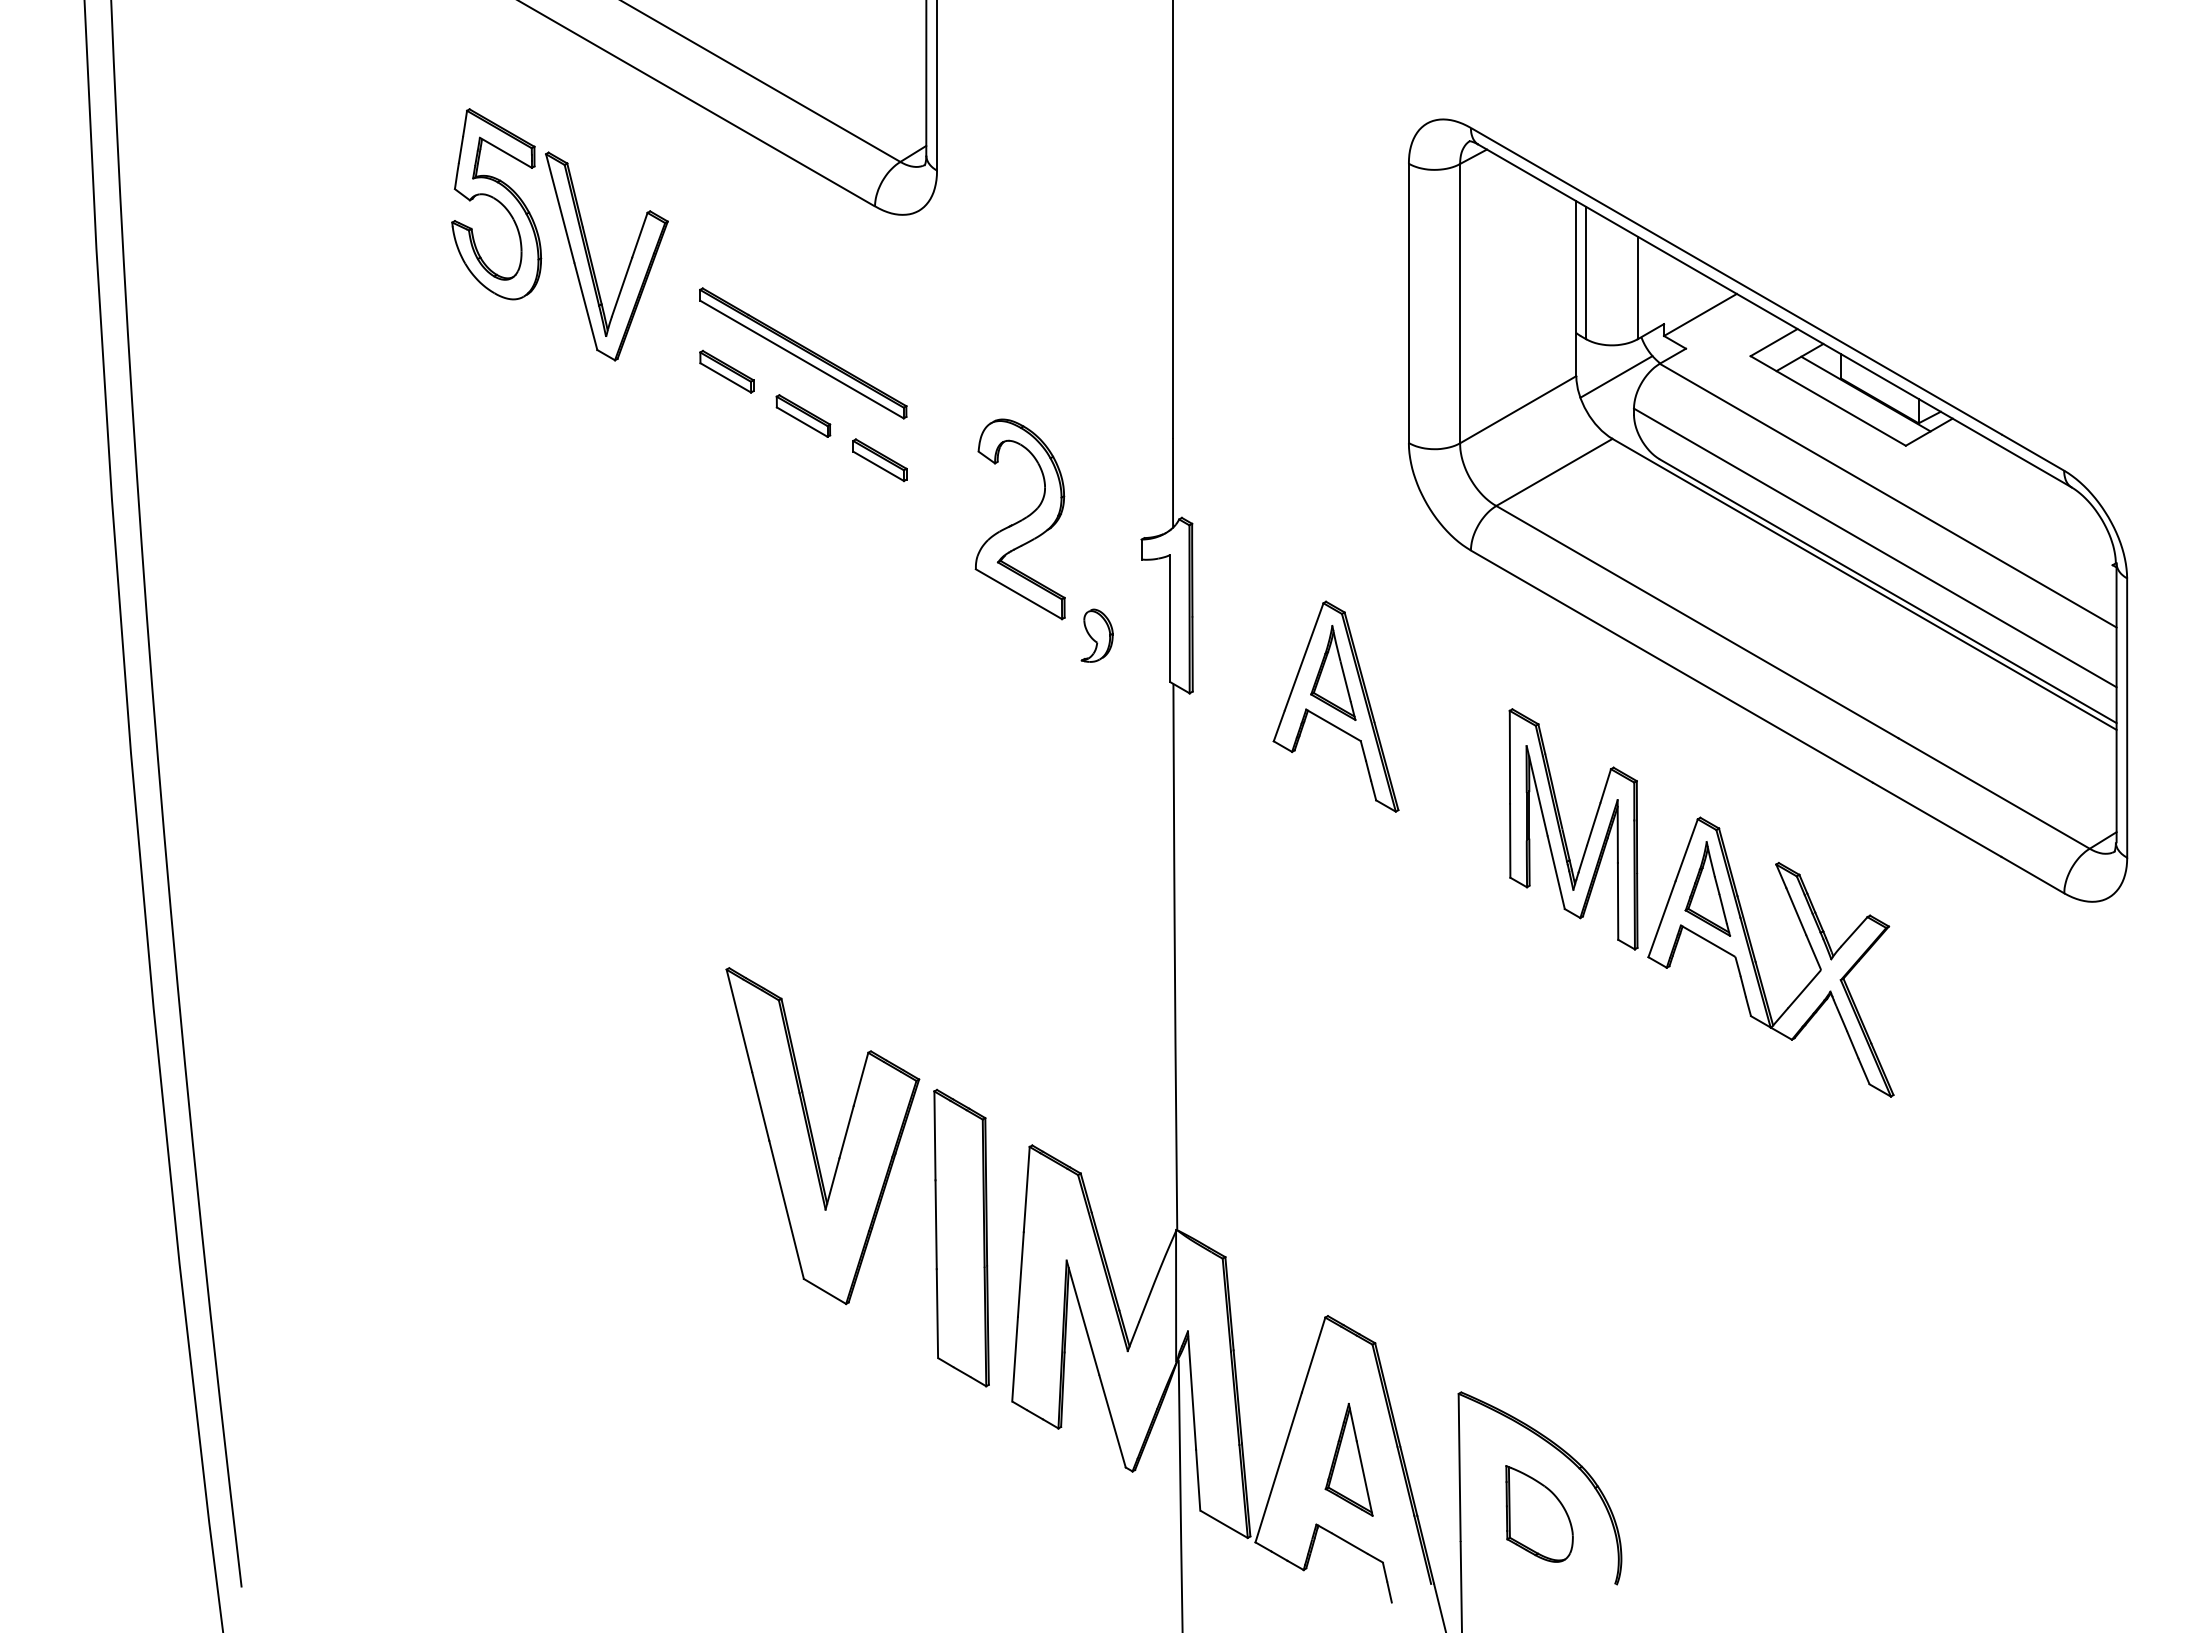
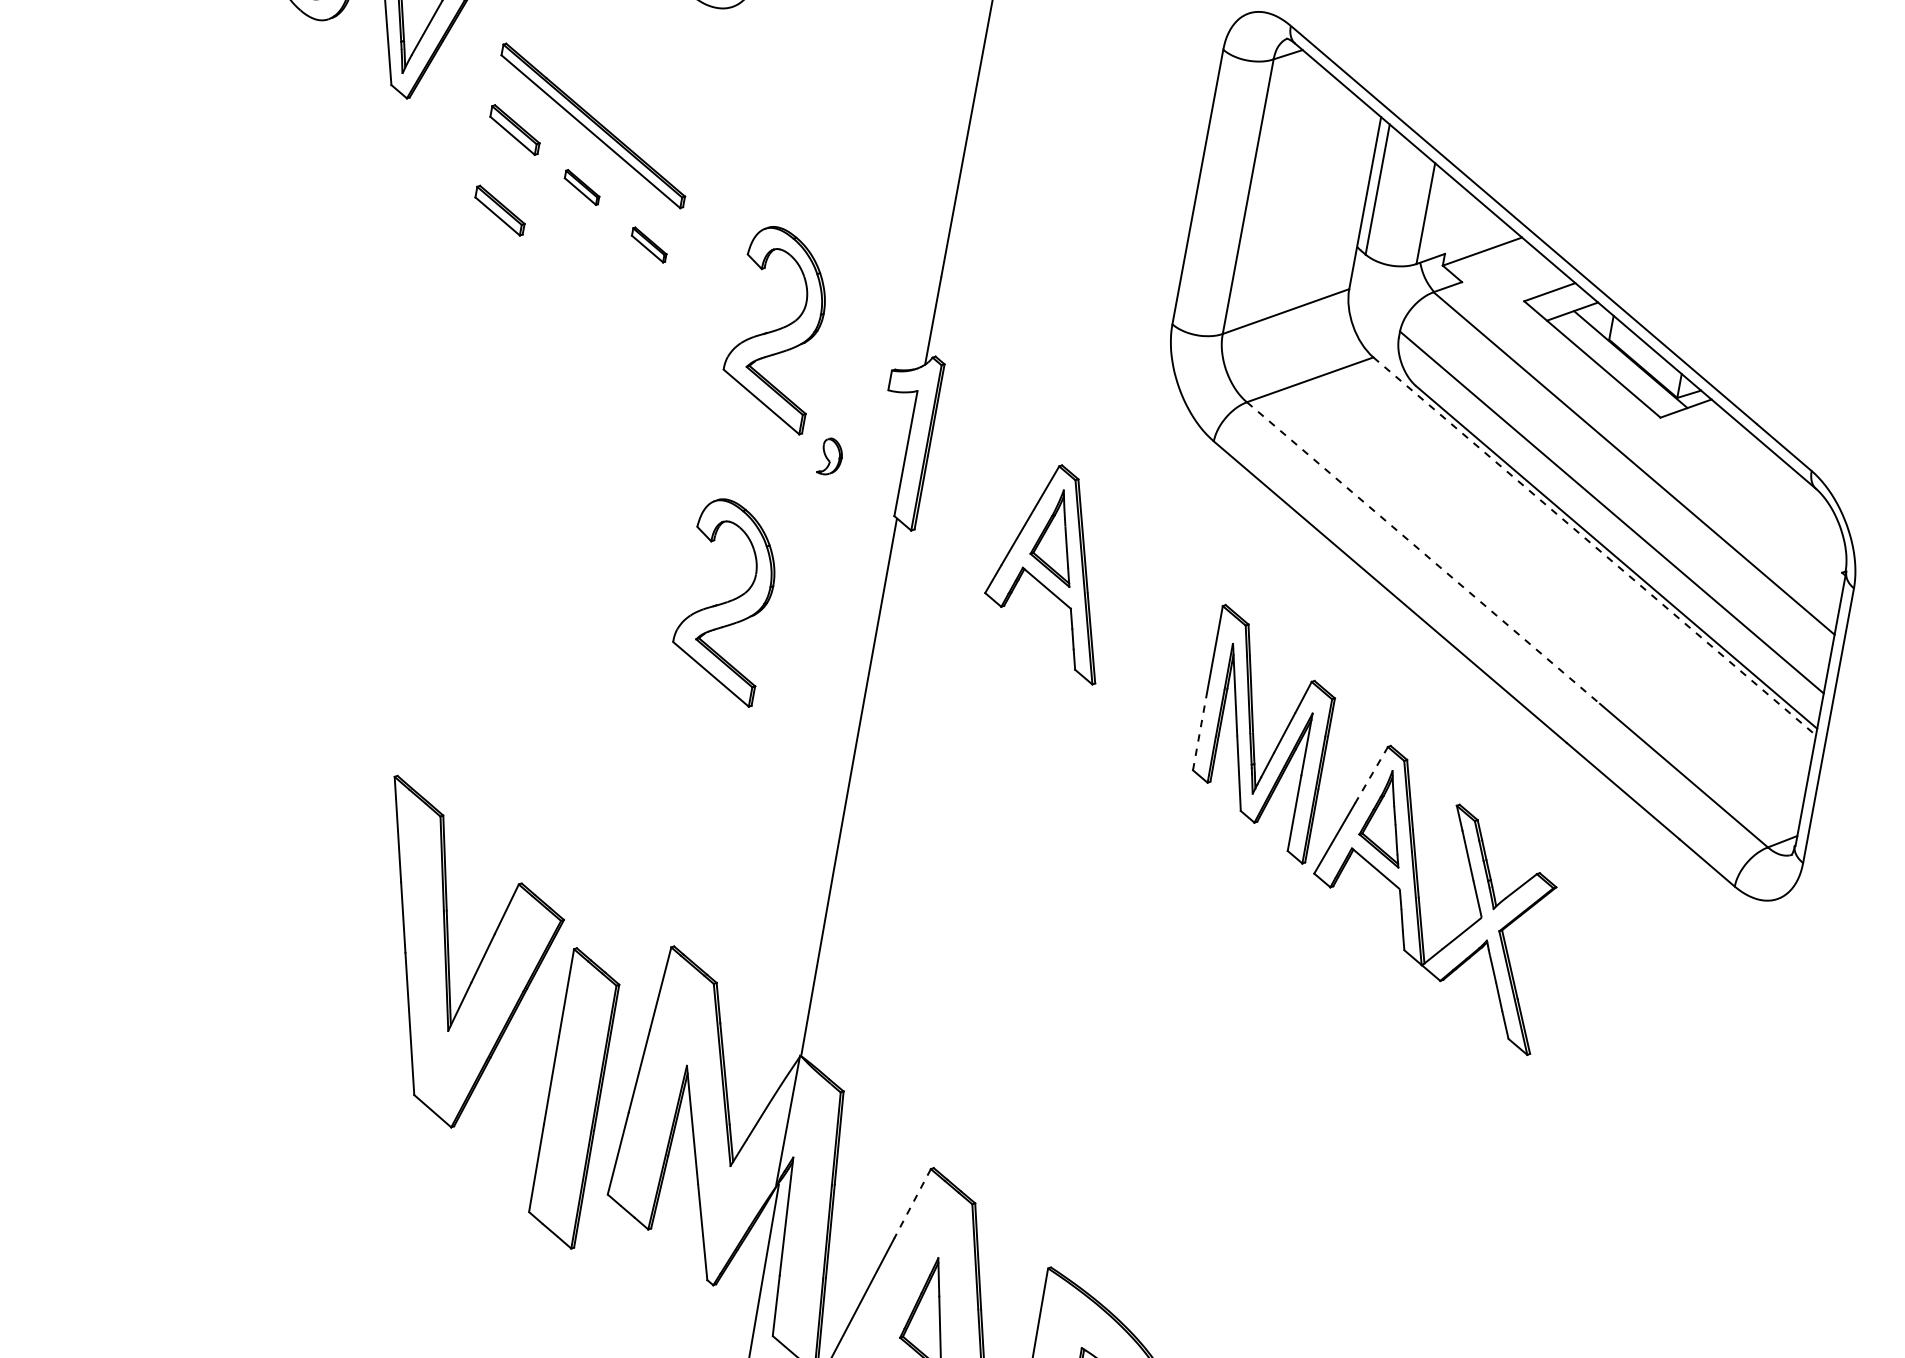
line: (1616, 376) -> (1388, 296), removed
part: (803, 415) -> (582, 187), size x0.7
part: (726, 453) -> (499, 210), added
part: (879, 460) -> (648, 245), size x0.7
line: (1865, 584) -> (1595, 546), solid -> dashed
line: (1697, 622) -> (1423, 553), solid -> dashed
part: (1096, 635) -> (830, 456), size x0.7
part: (1019, 796) -> (725, 600), added
line: (1510, 841) -> (1199, 734), solid -> dashed
line: (1686, 850) -> (1371, 775), solid -> dashed
part: (813, 1136) -> (449, 956), moved
part: (961, 1237) -> (574, 1097), moved
line: (1313, 1355) -> (912, 1204), solid -> dashed

